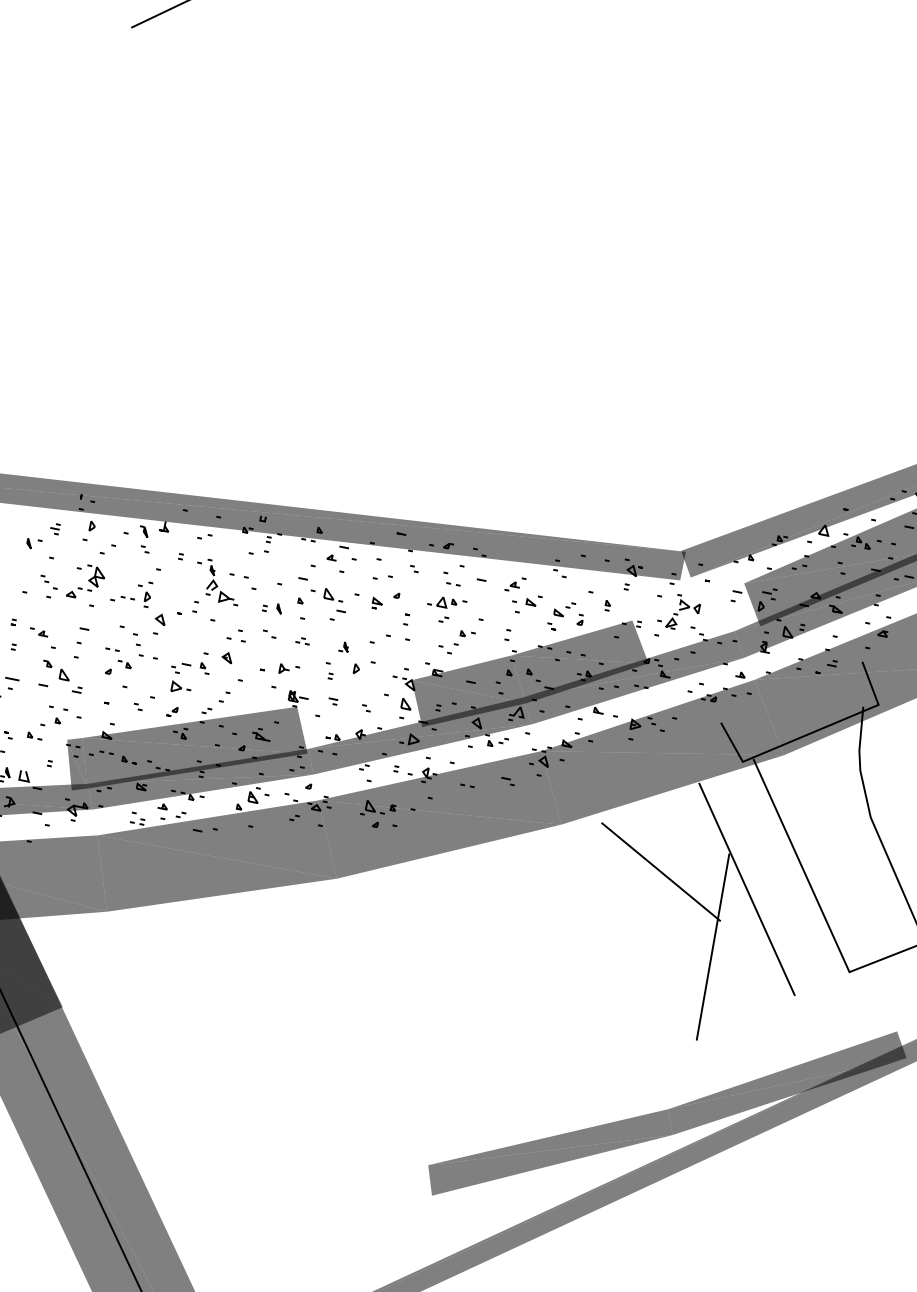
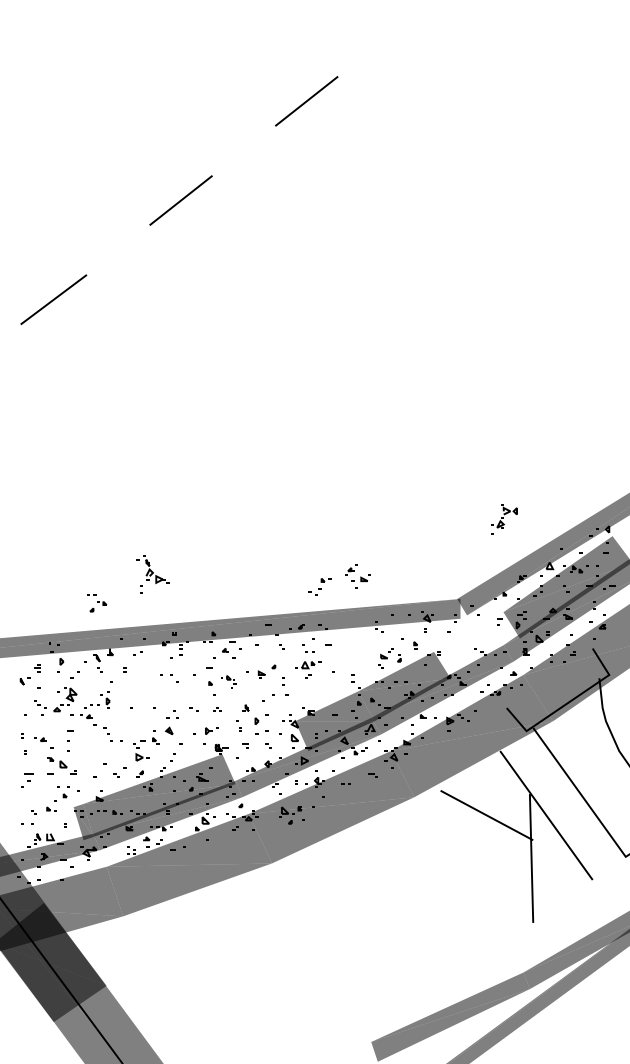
part: (382, 576) -> (261, 732), moved
part: (216, 588) -> (152, 574), moved
part: (522, 596) -> (357, 576), moved
part: (327, 603) -> (228, 681), size x0.6
part: (272, 607) -> (192, 691), removed
part: (112, 612) -> (86, 716), added
part: (678, 617) -> (504, 519), moved
part: (159, 623) -> (119, 717), removed
part: (456, 641) -> (319, 586), moved
part: (118, 663) -> (97, 603), moved

